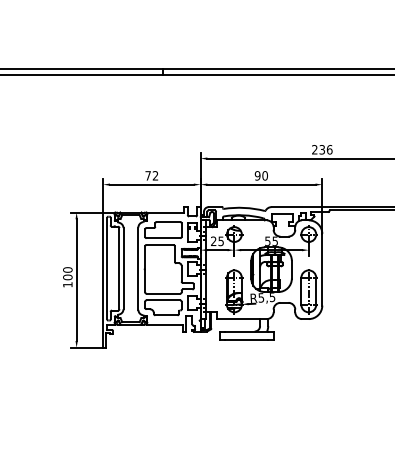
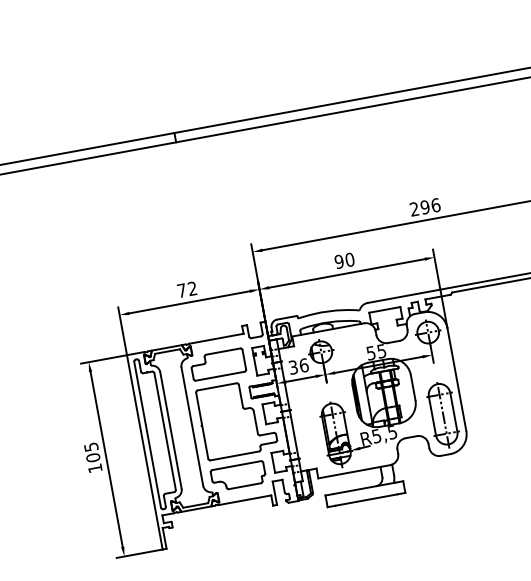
text: (322, 149) -> (425, 206), 236 -> 296
text: (217, 241) -> (298, 366), 25 -> 36
text: (67, 269) -> (90, 446), 100 -> 105

